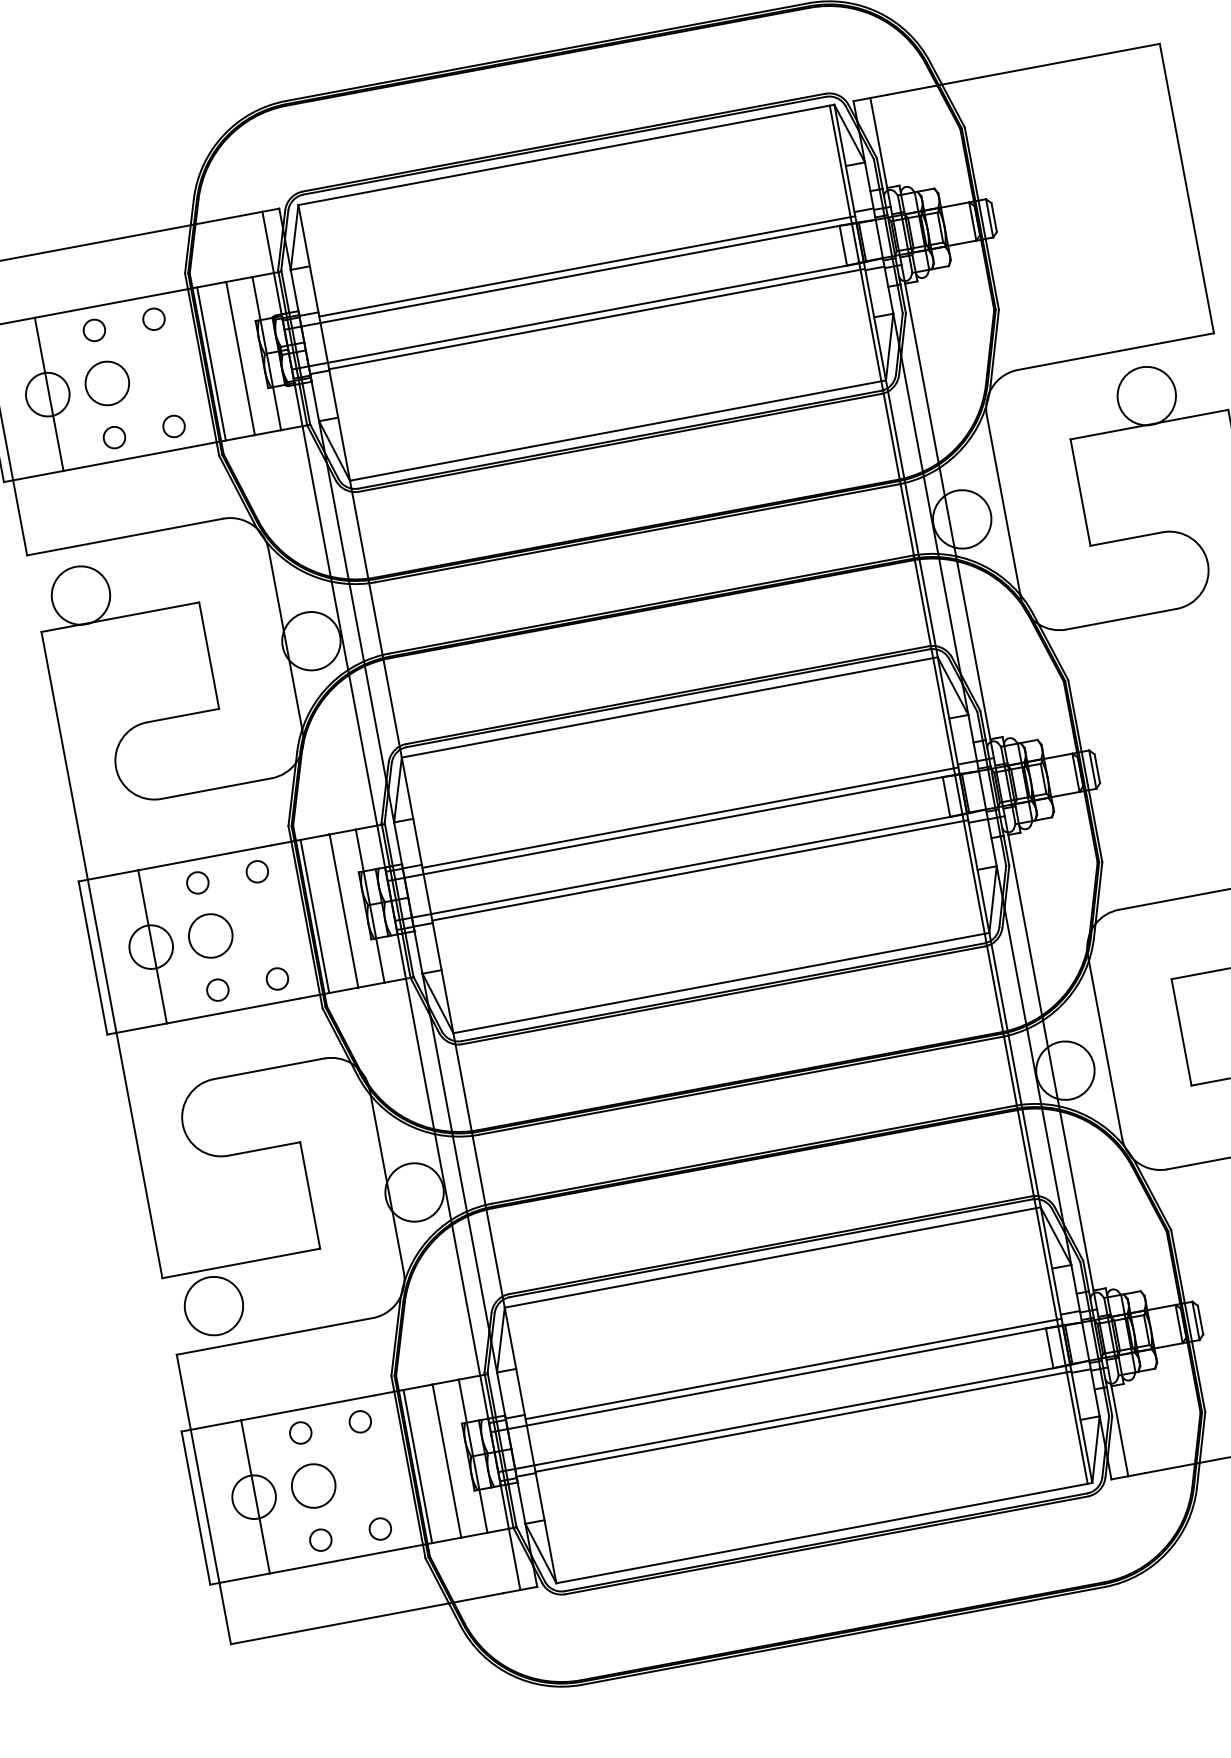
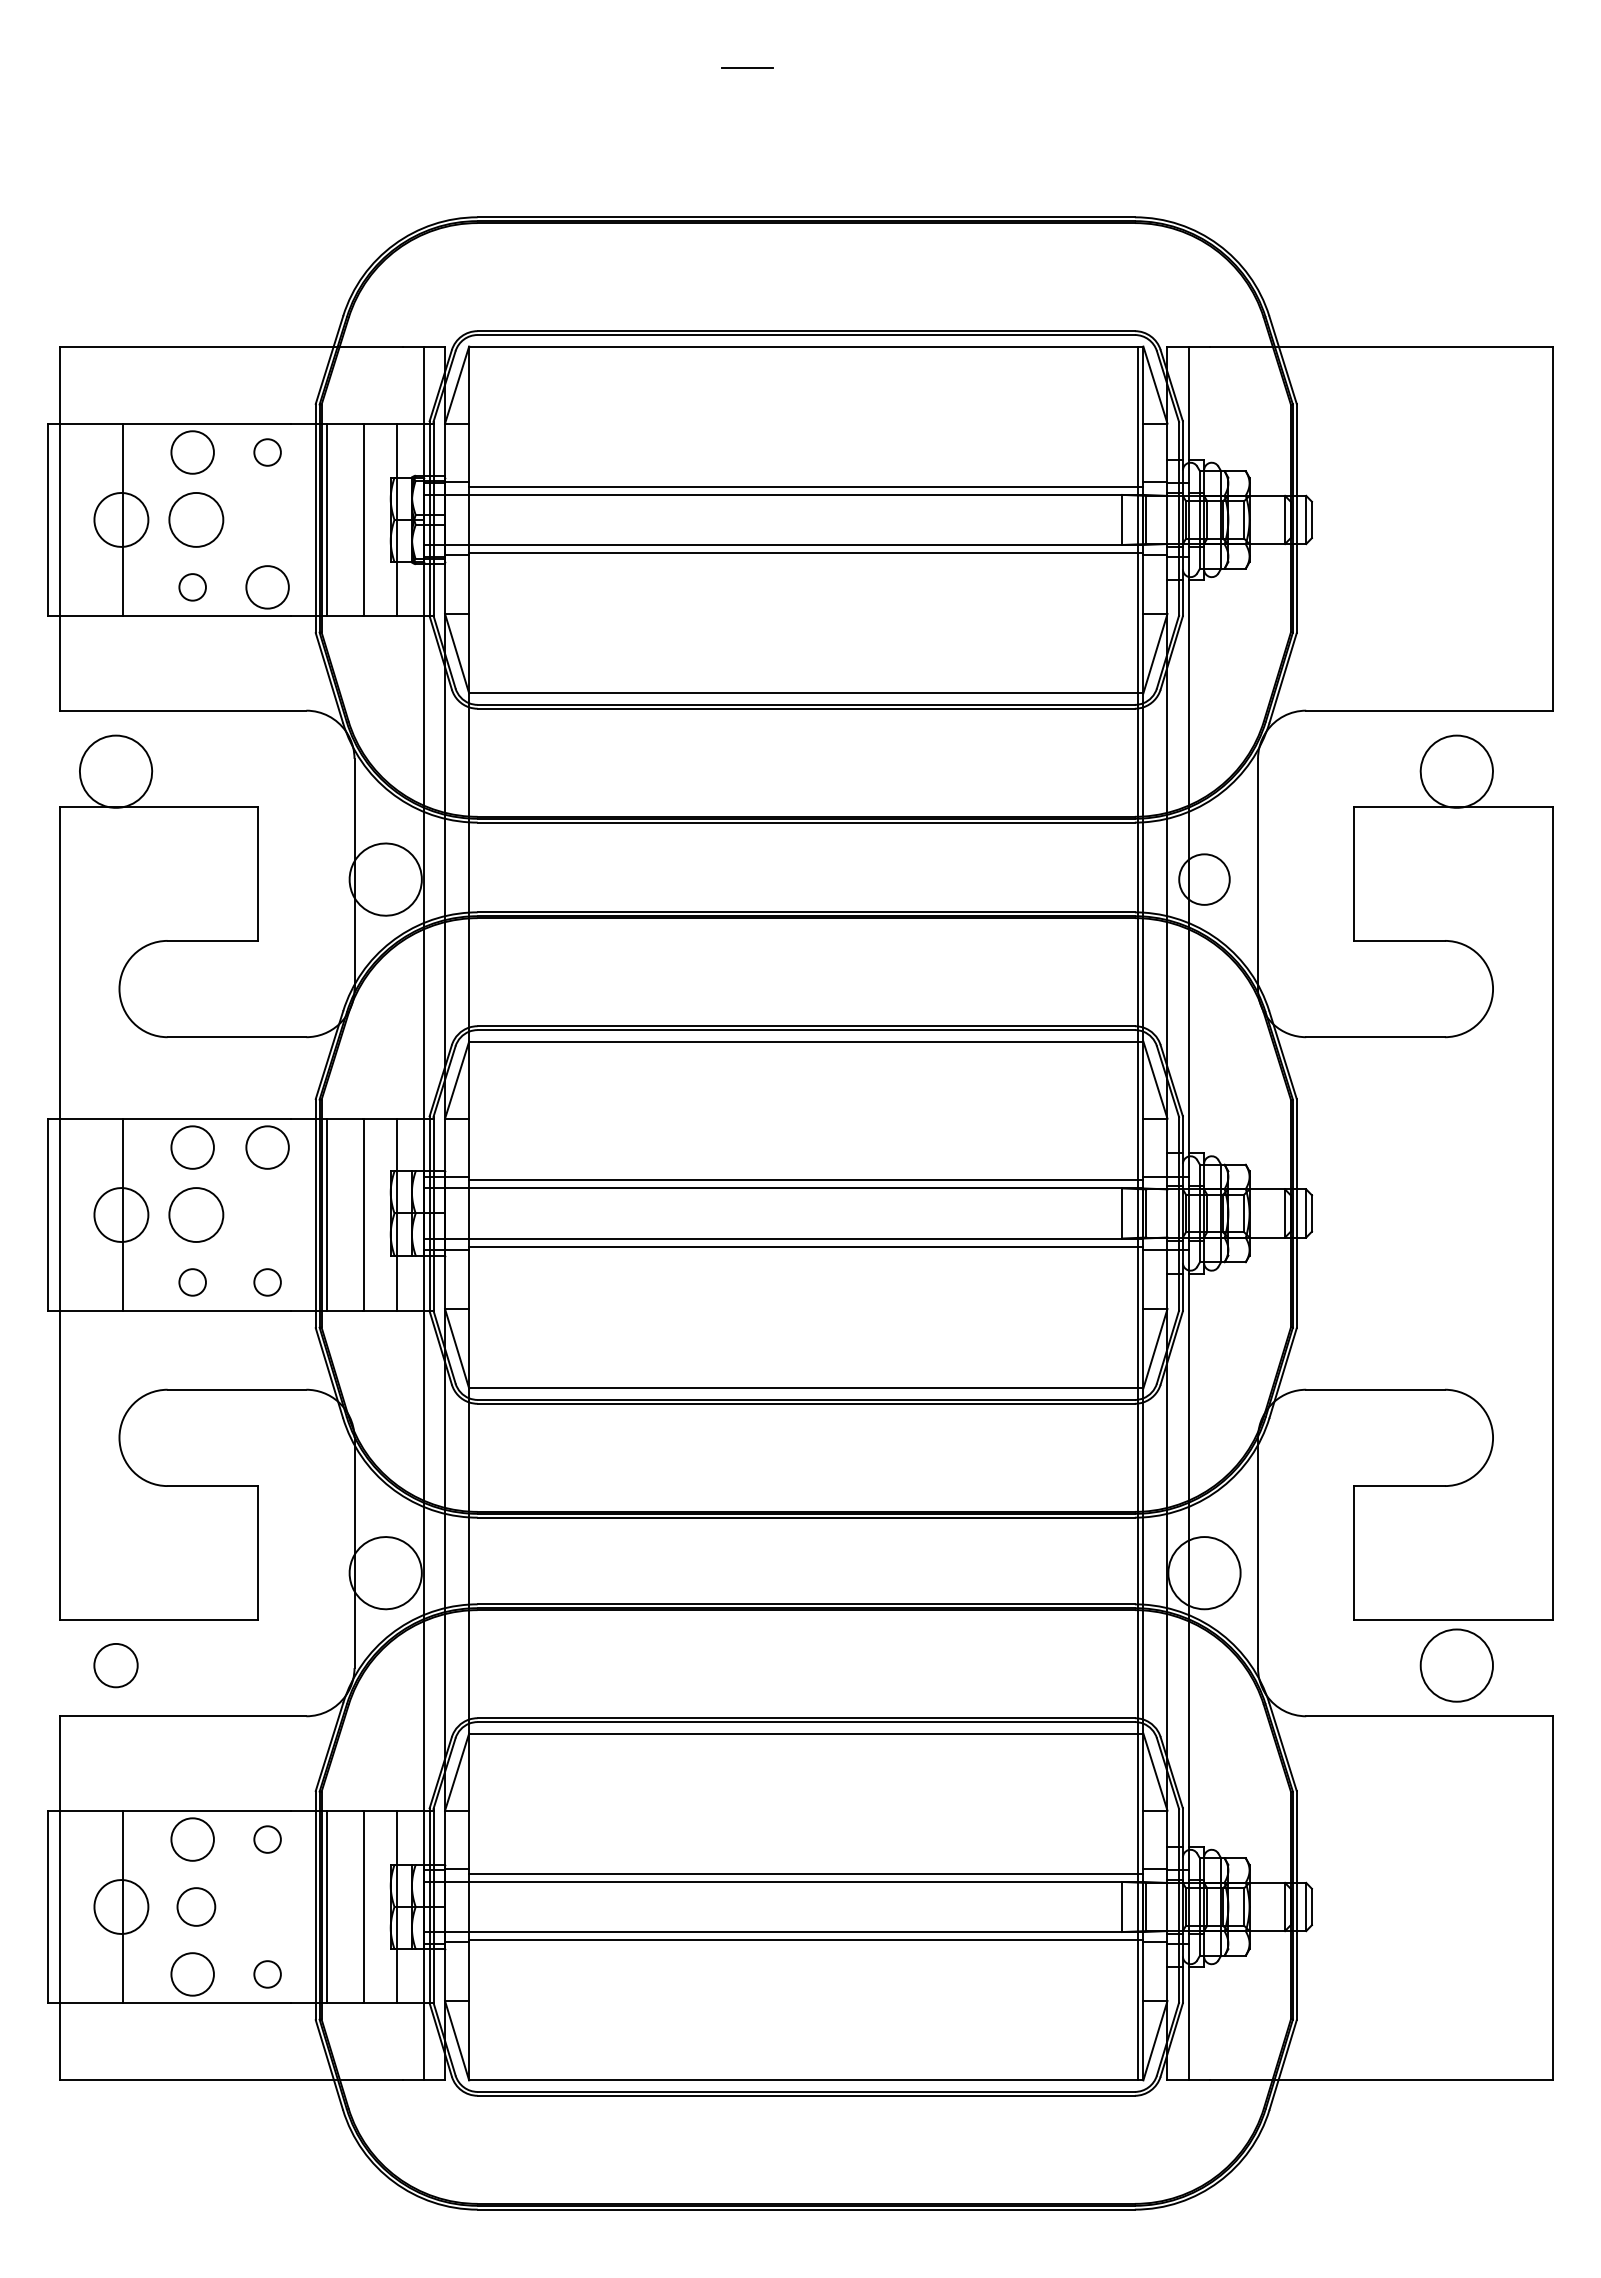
circle: (94, 330) -> (192, 452), size x1.6
circle: (173, 426) -> (267, 587), size x1.6
circle: (962, 519) -> (1204, 879), size x0.7
circle: (257, 871) -> (267, 1147), size x1.6
circle: (197, 882) -> (192, 1147), size x1.6
circle: (213, 1306) -> (115, 1665), size x0.6
circle: (300, 1432) -> (192, 1839), size x1.6
circle: (313, 1485) -> (196, 1906), size x0.7
circle: (320, 1540) -> (192, 1974), size x1.6

